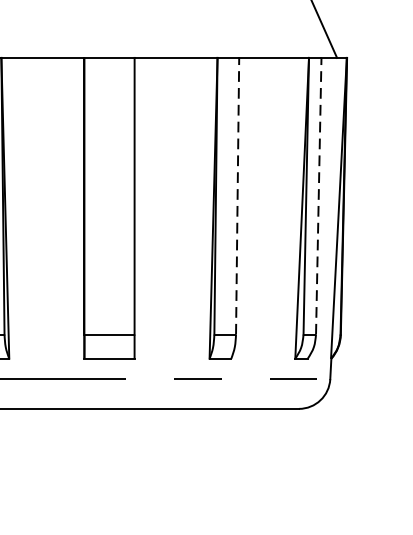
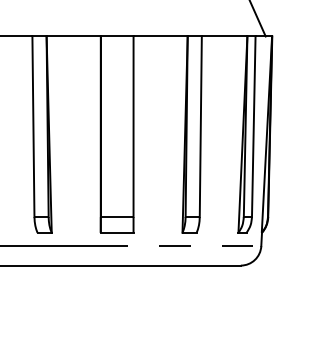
line: (237, 195) -> (200, 126), dashed -> solid
line: (318, 195) -> (253, 126), dashed -> solid

